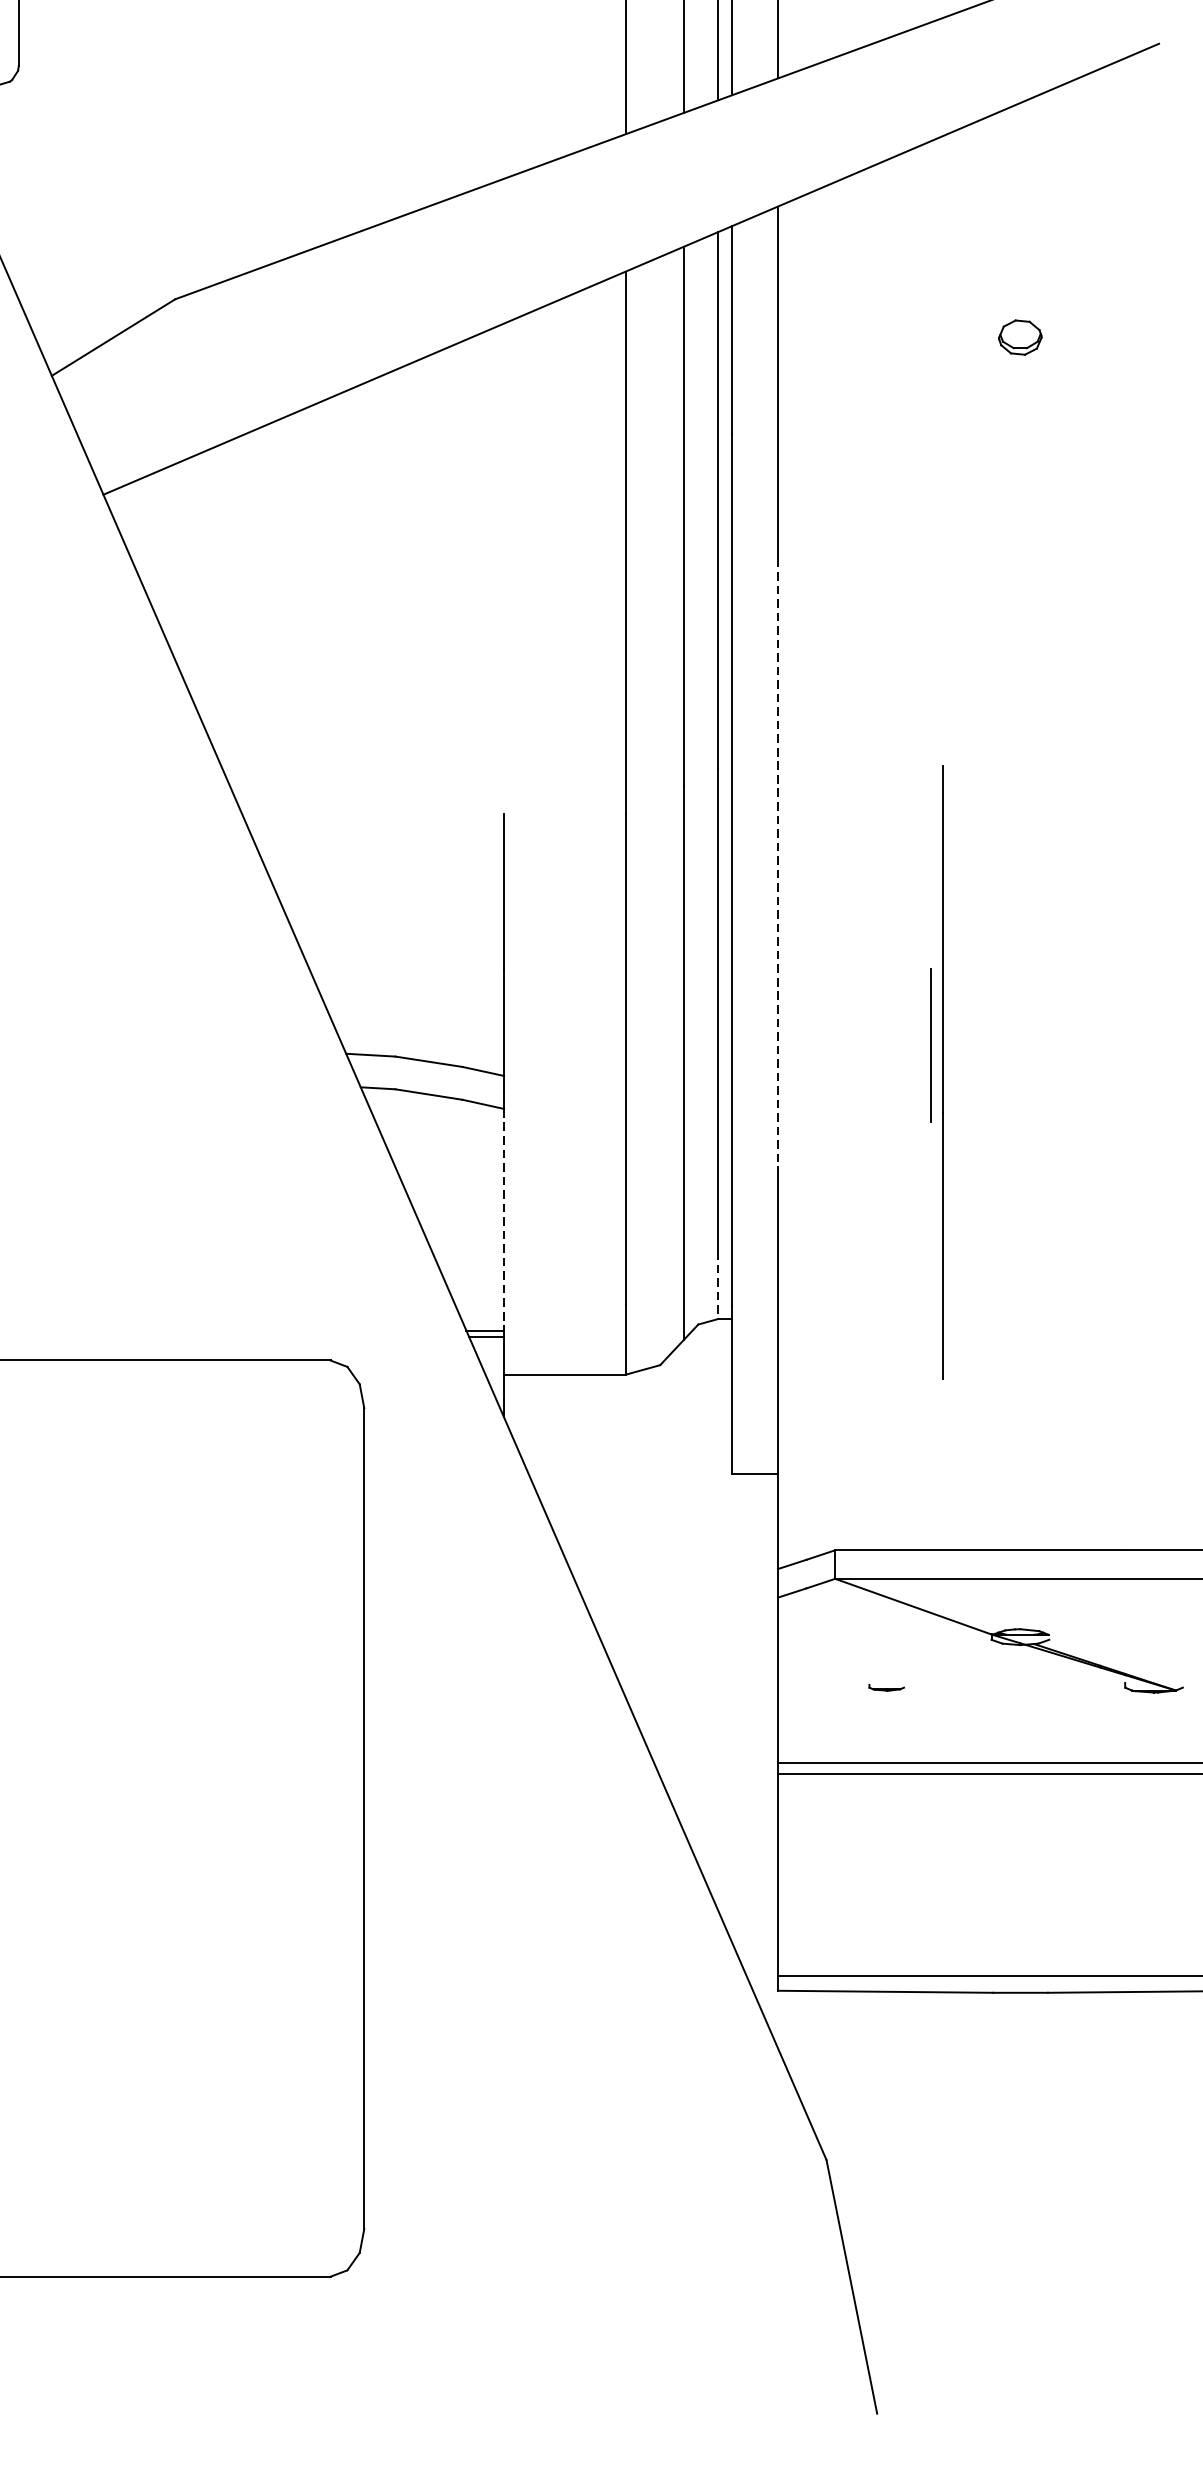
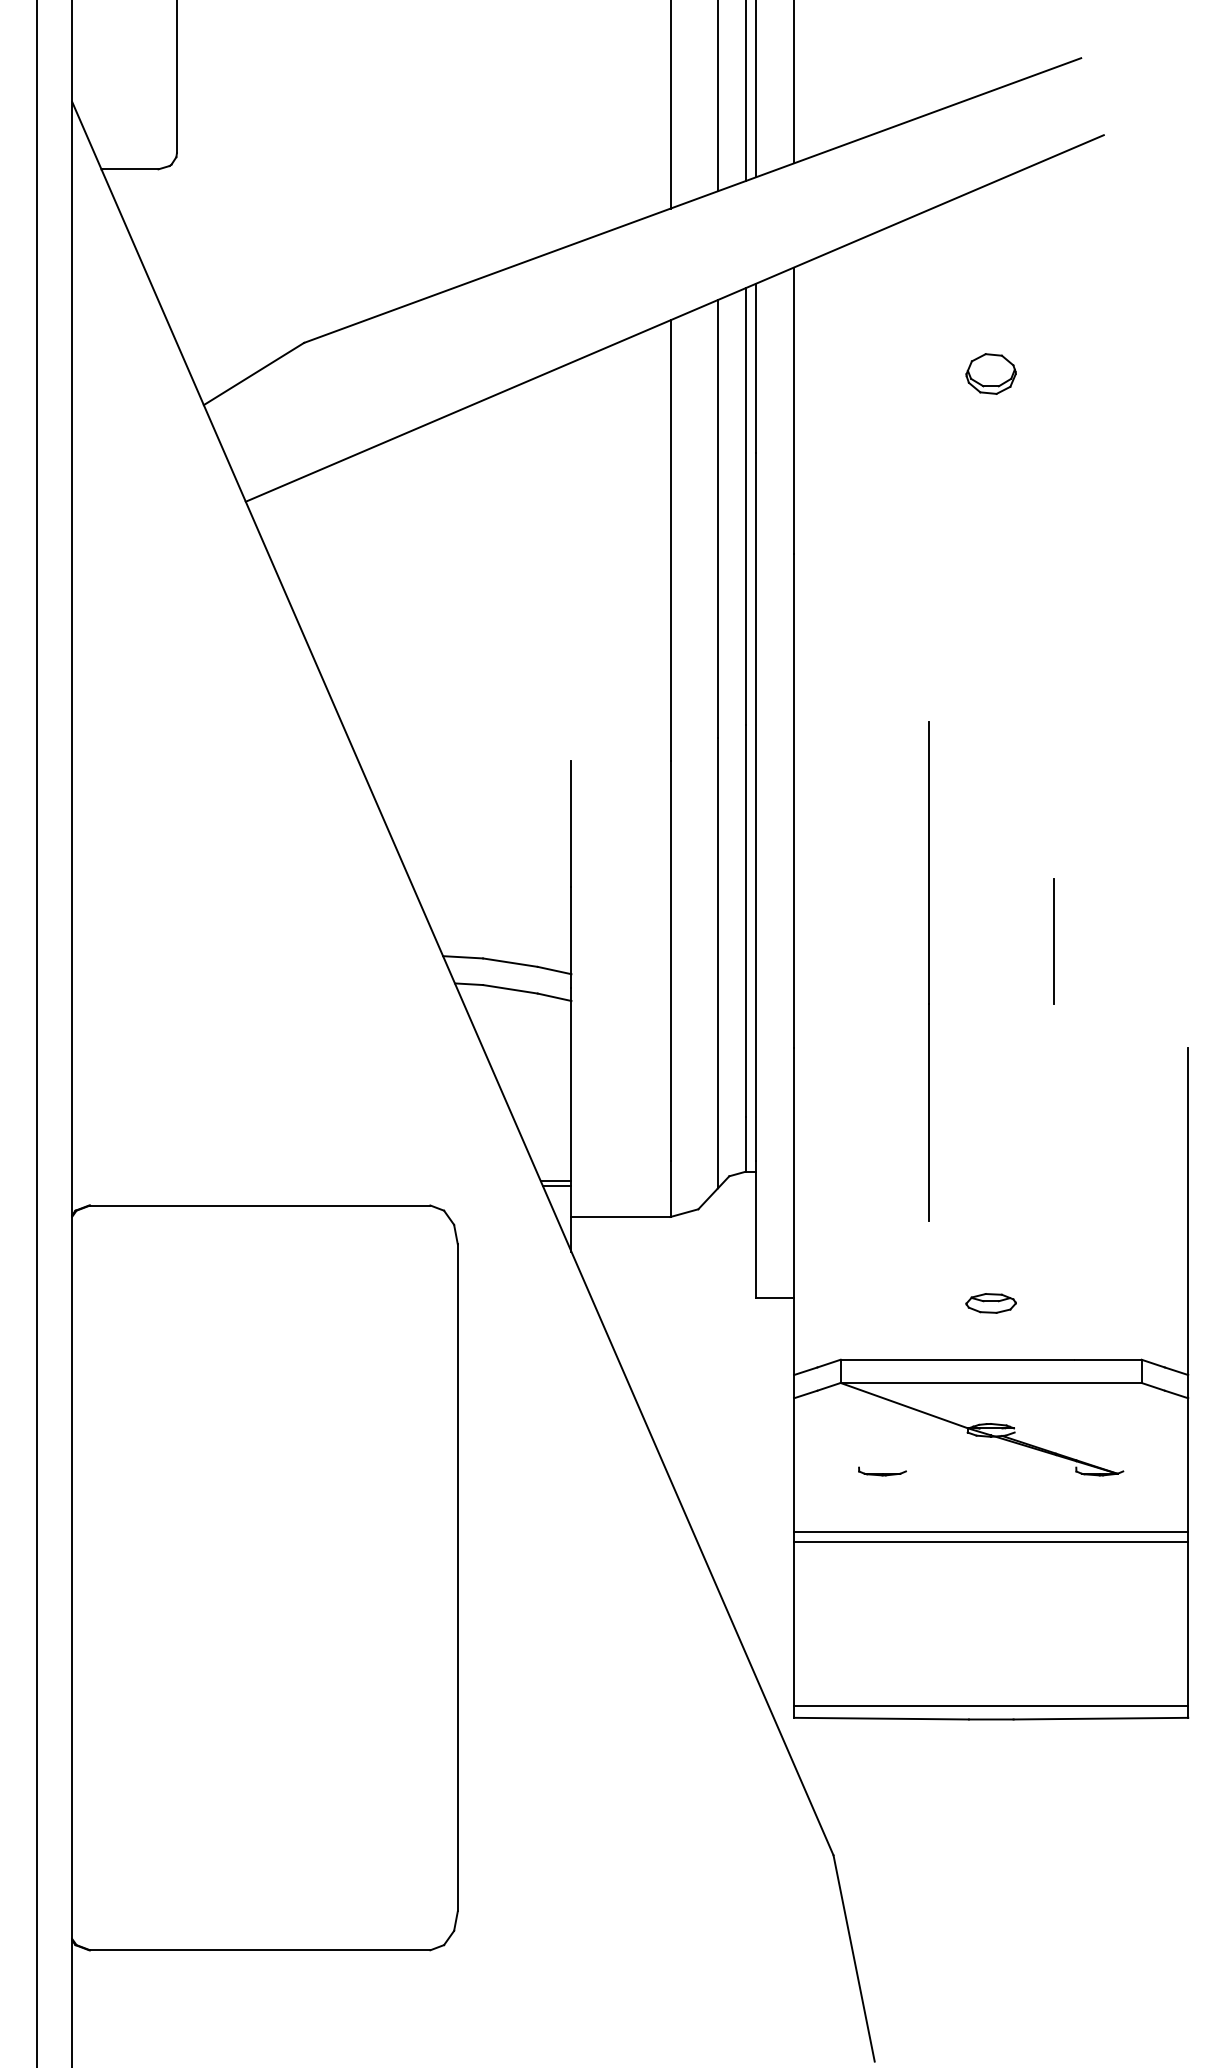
part: (1019, 336) -> (990, 373), size x1.43
line: (778, 863) -> (794, 801), dashed -> solid
line: (931, 1045) -> (1053, 941), moved
line: (504, 1220) -> (571, 1091), dashed -> solid
line: (718, 1285) -> (745, 1144), dashed -> solid
part: (1019, 1481) -> (990, 1303), added
part: (886, 1687) -> (882, 1471), size x1.67

